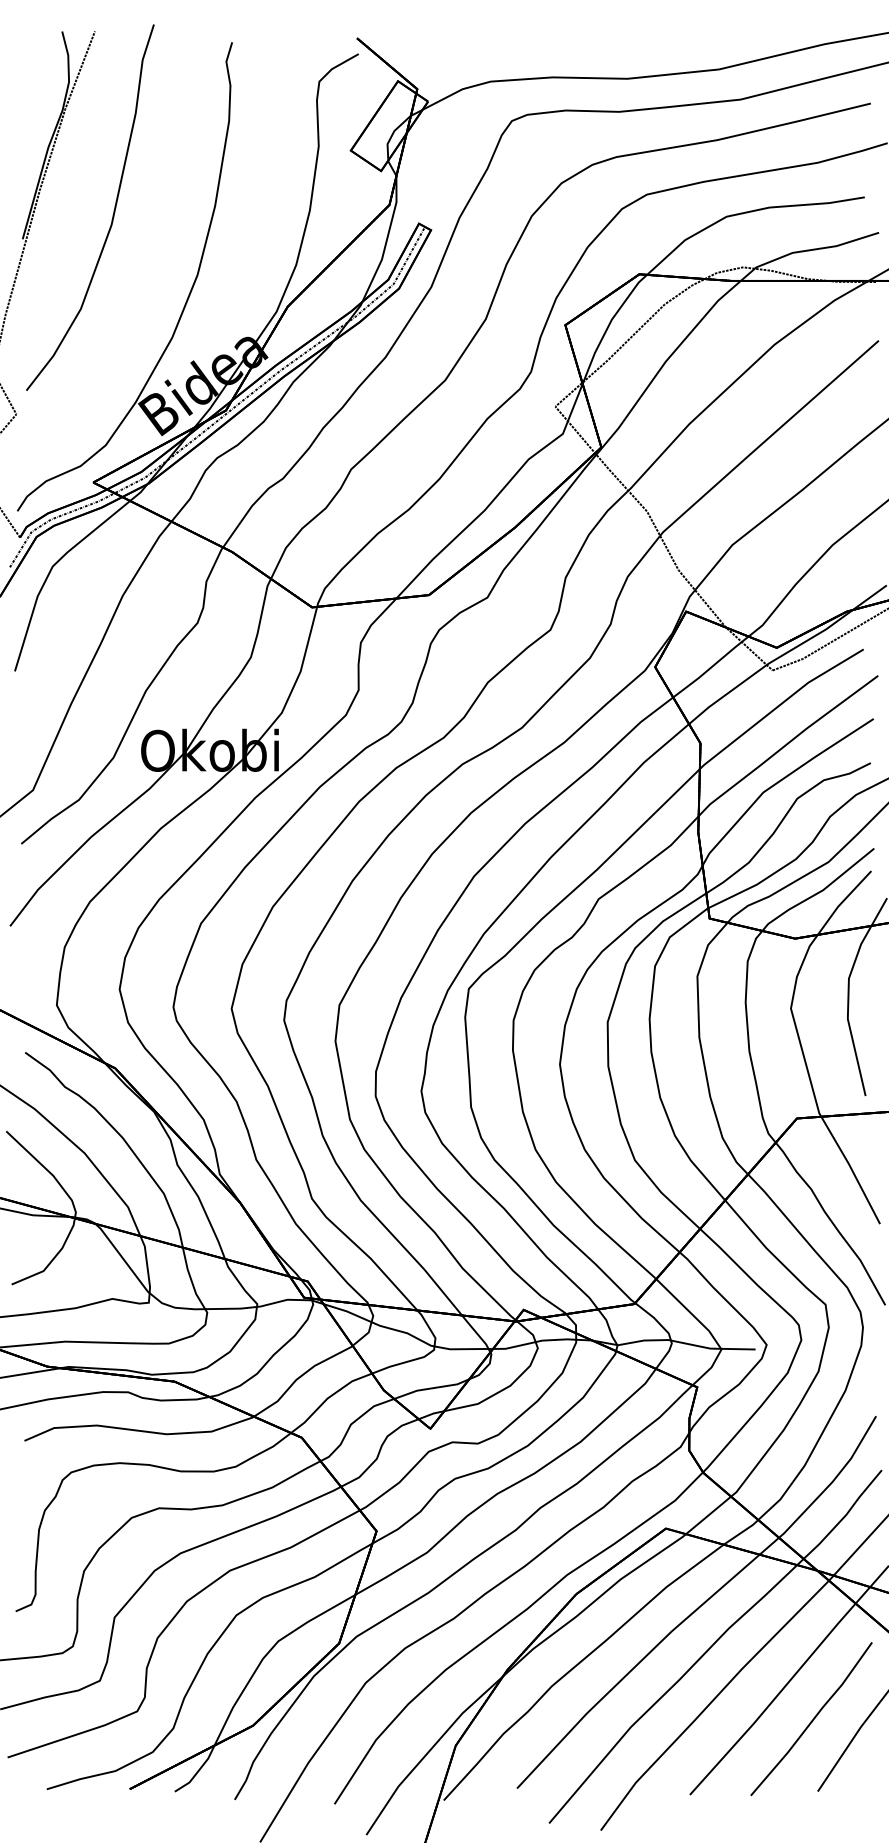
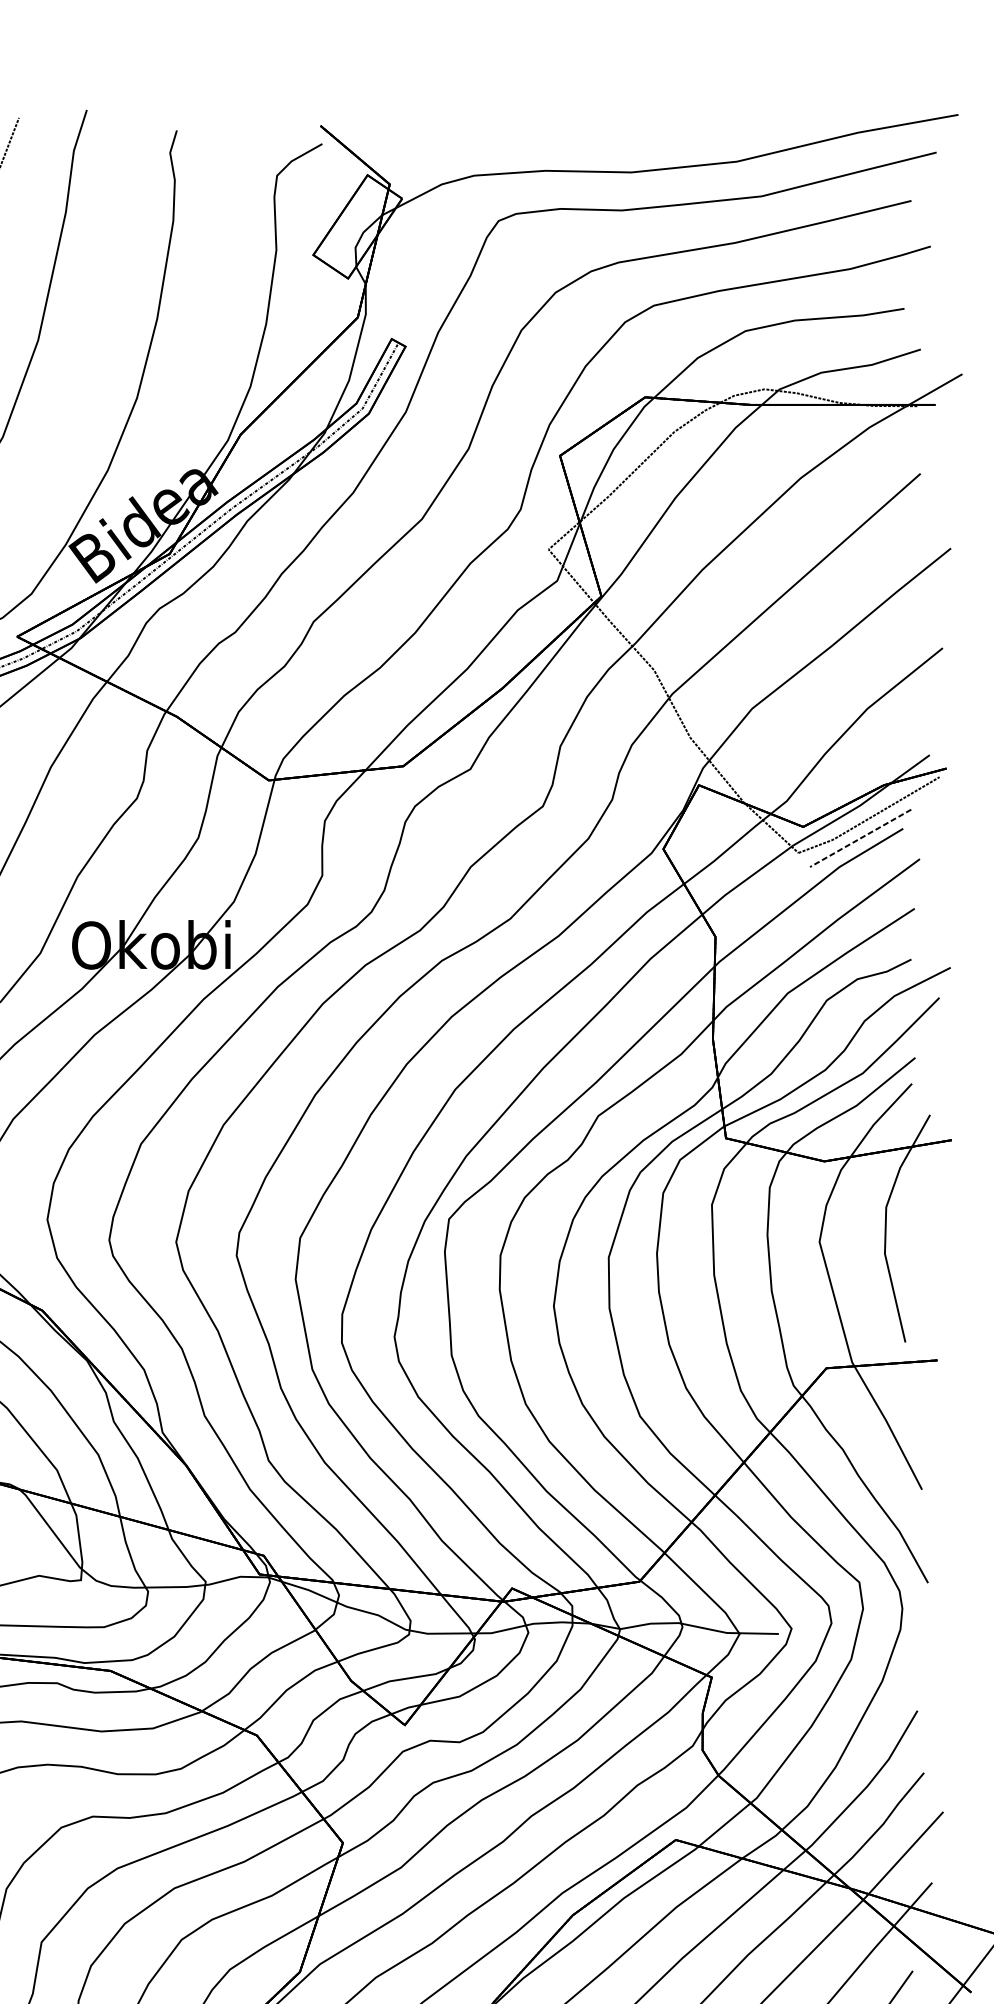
line: (826, 657) -> (860, 838), added

